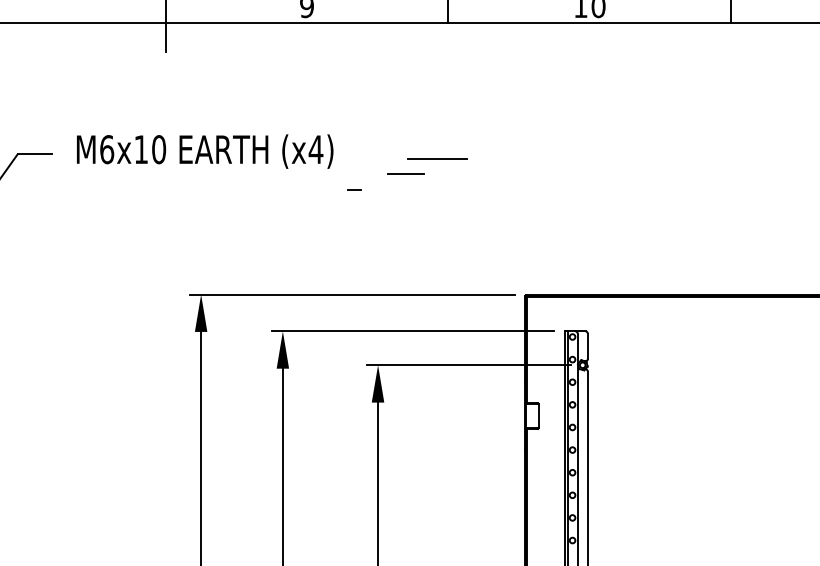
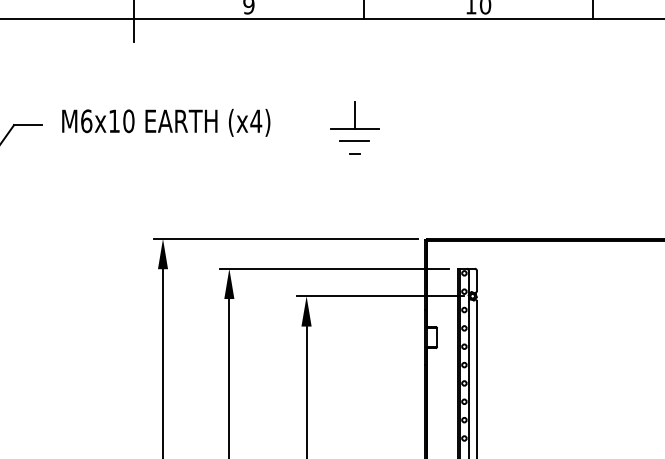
line: (437, 141) -> (354, 114), added
line: (405, 173) -> (354, 140), moved
line: (354, 189) -> (354, 153), moved

